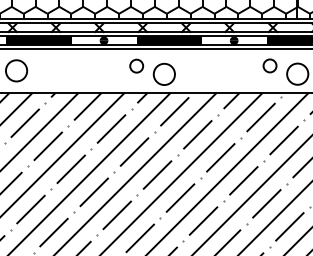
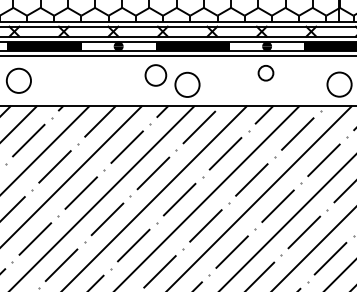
circle: (136, 66) -> (155, 75), size x1.4
circle: (269, 66) -> (265, 73), moved

